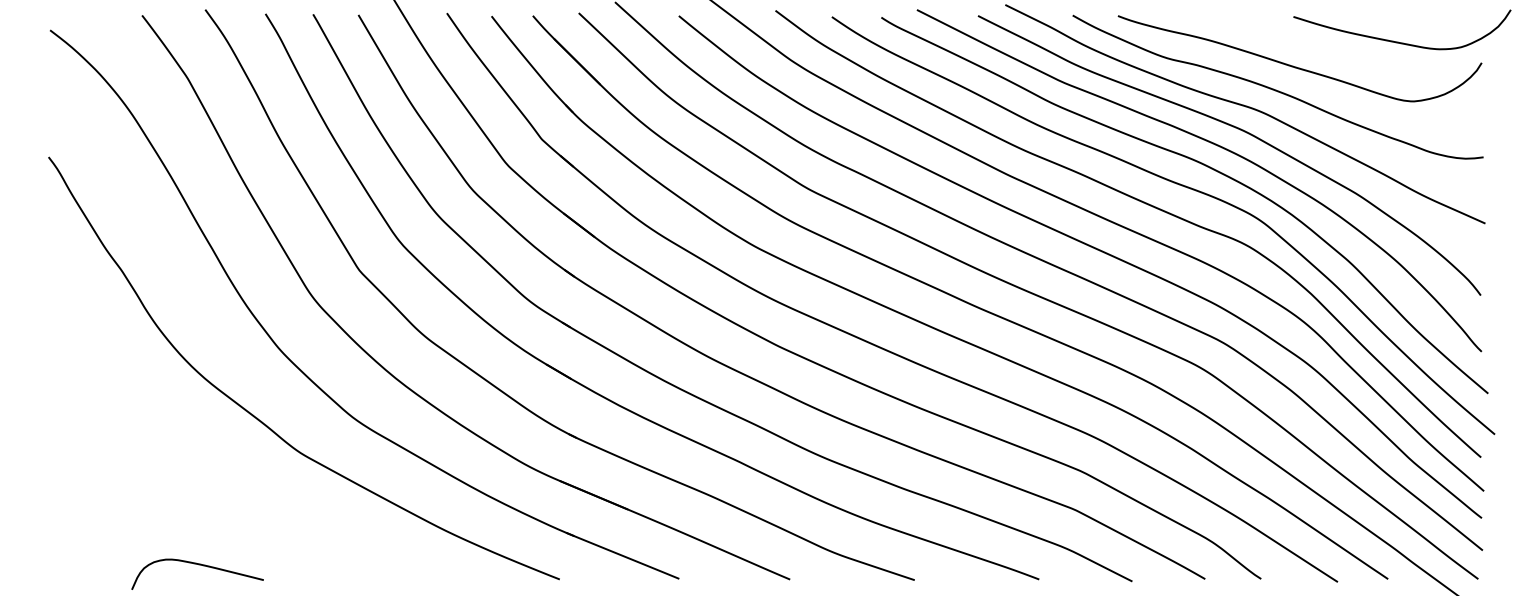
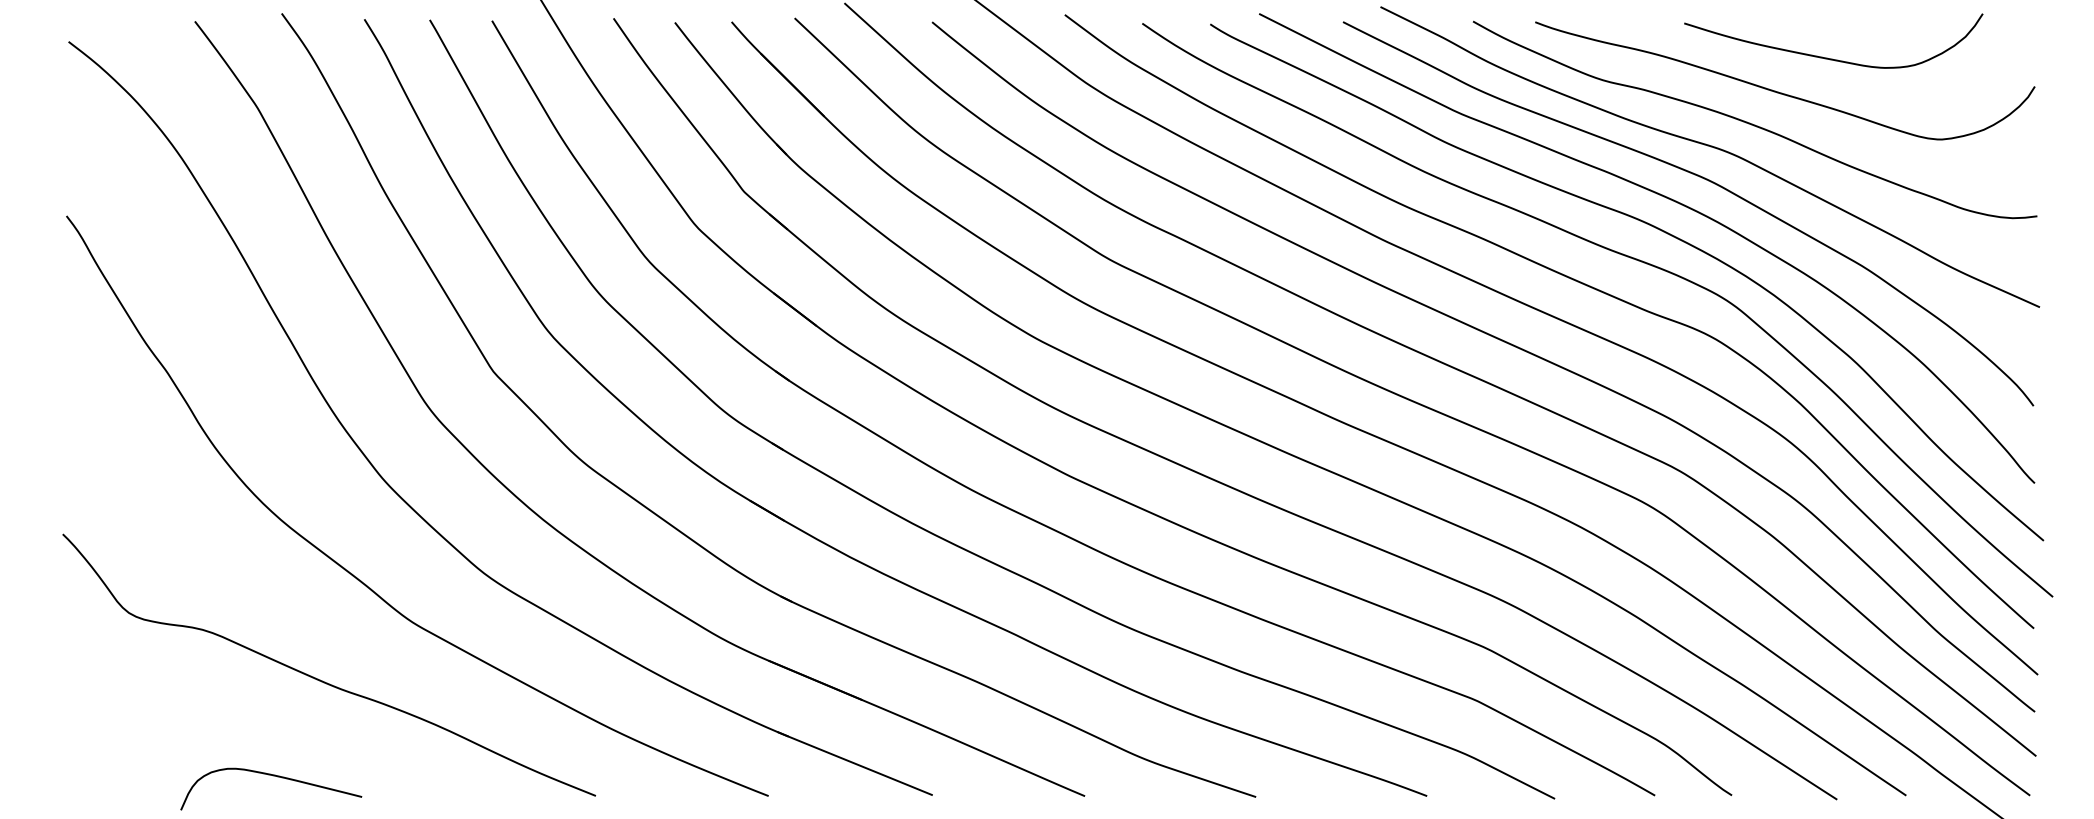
curve: (1397, 41) -> (1827, 57), moved
curve: (234, 495) -> (322, 680), added

